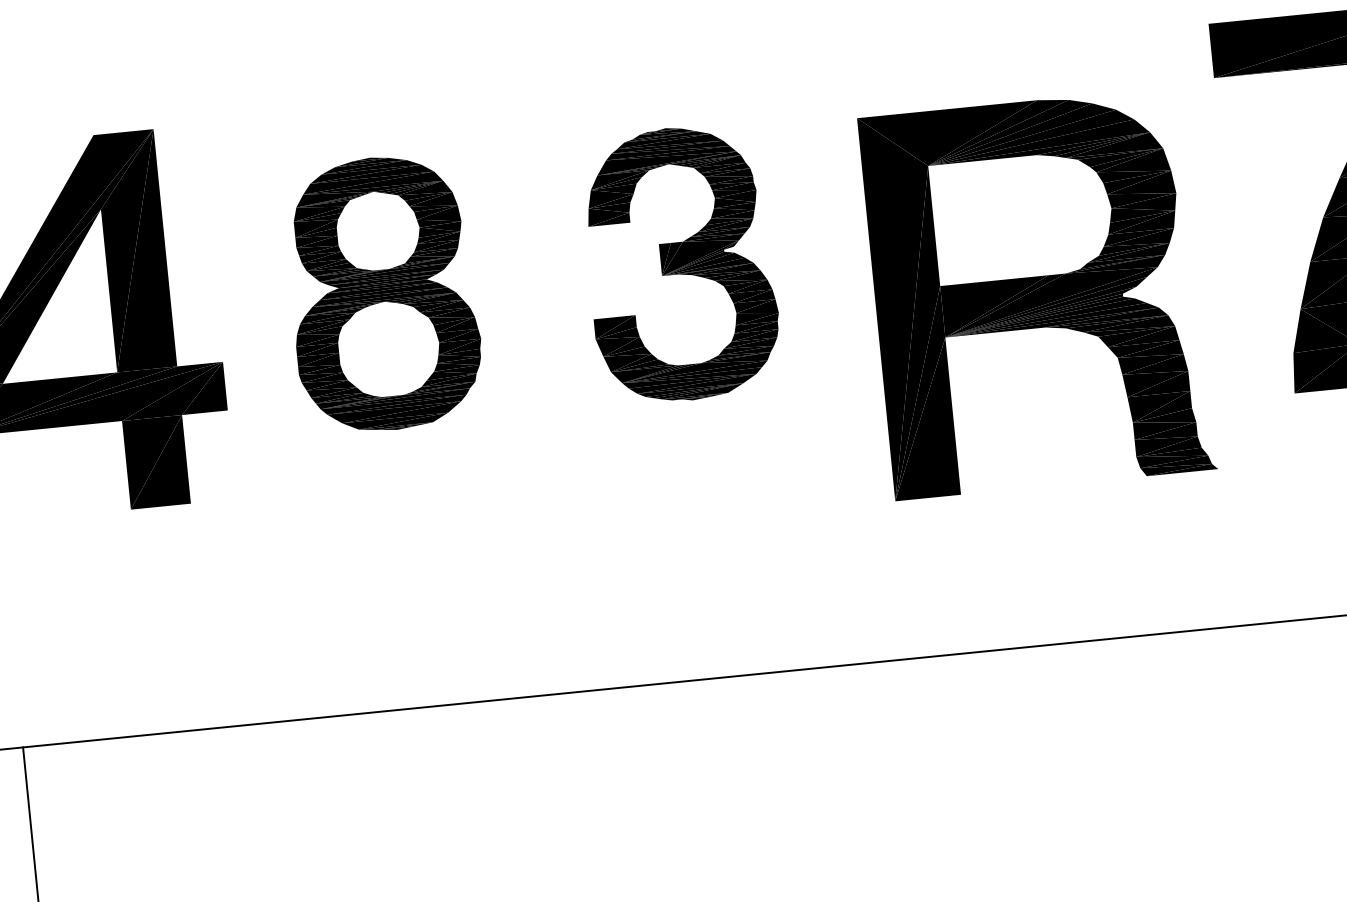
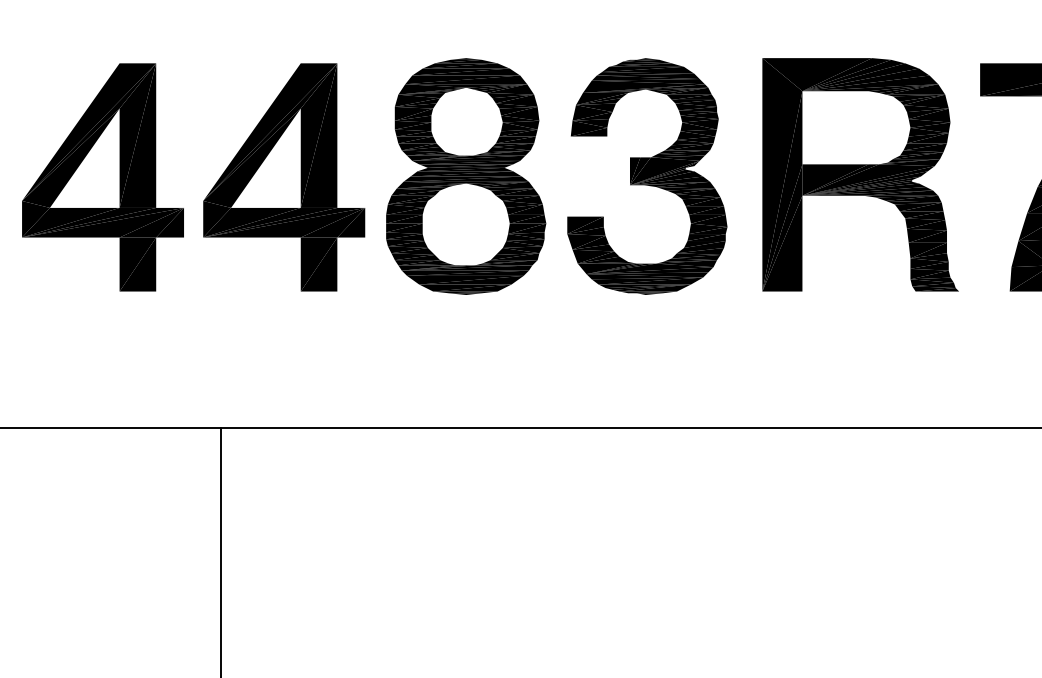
part: (681, 264) -> (647, 176), size x1.43
part: (384, 293) -> (466, 176), size x1.43
part: (1037, 293) -> (860, 174), moved

